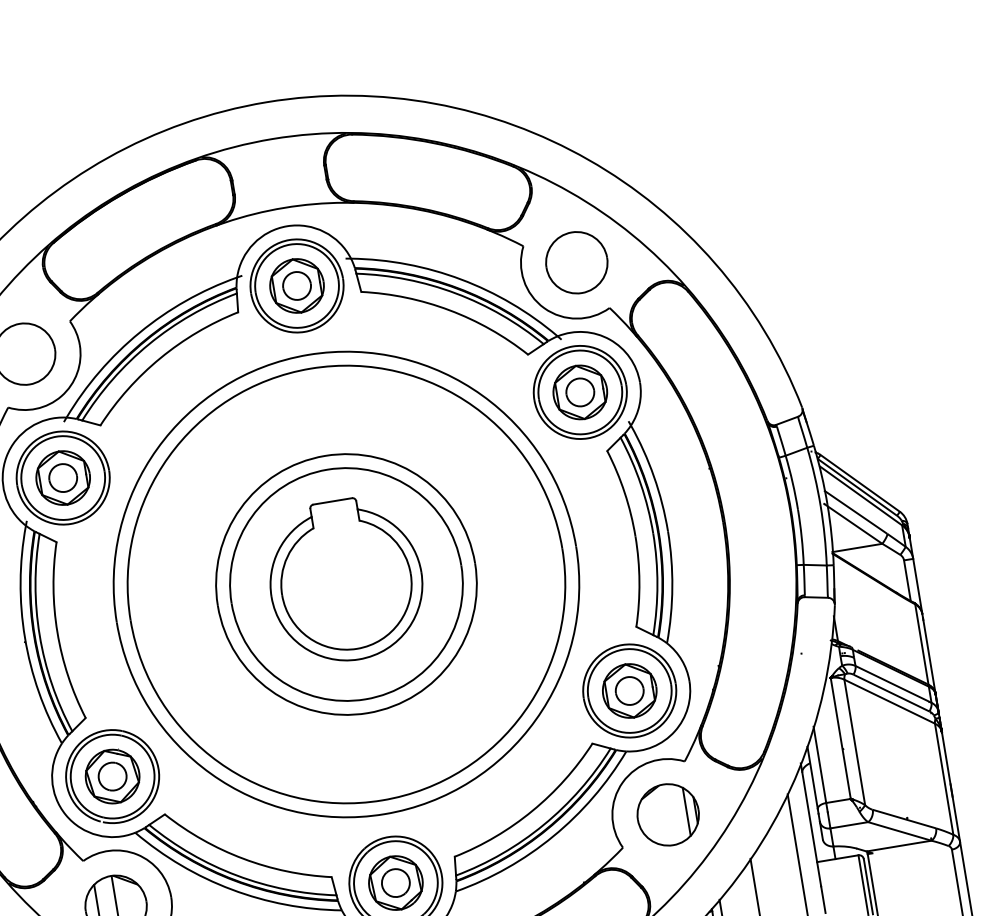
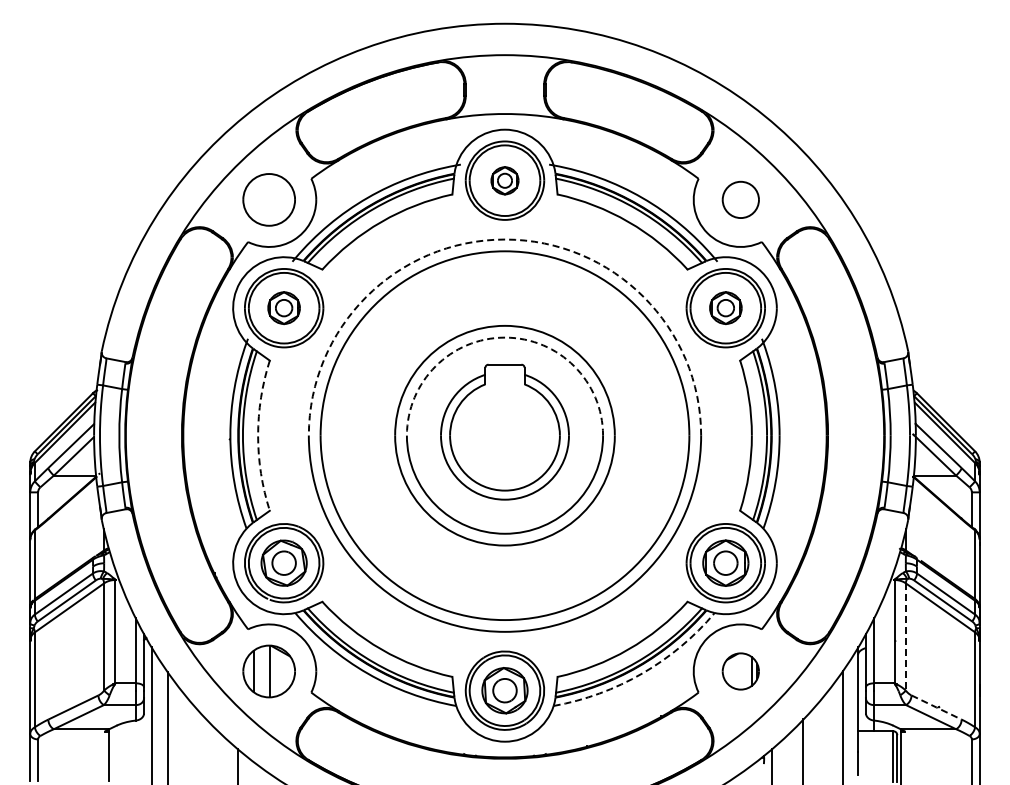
part: (576, 262) -> (740, 199), size x0.7
part: (296, 285) -> (504, 180), size x0.6
arc: (307, 354) -> (504, 239), solid -> dashed
part: (579, 391) -> (725, 307), size x0.7
arc: (326, 469) -> (504, 337), solid -> dashed
part: (62, 477) -> (283, 307), size x0.7
arc: (57, 632) -> (258, 435), solid -> dashed
line: (854, 741) -> (905, 636), solid -> dashed
part: (667, 814) -> (740, 671), size x0.7
line: (904, 819) -> (936, 707), solid -> dashed
arc: (553, 836) -> (642, 673), solid -> dashed

